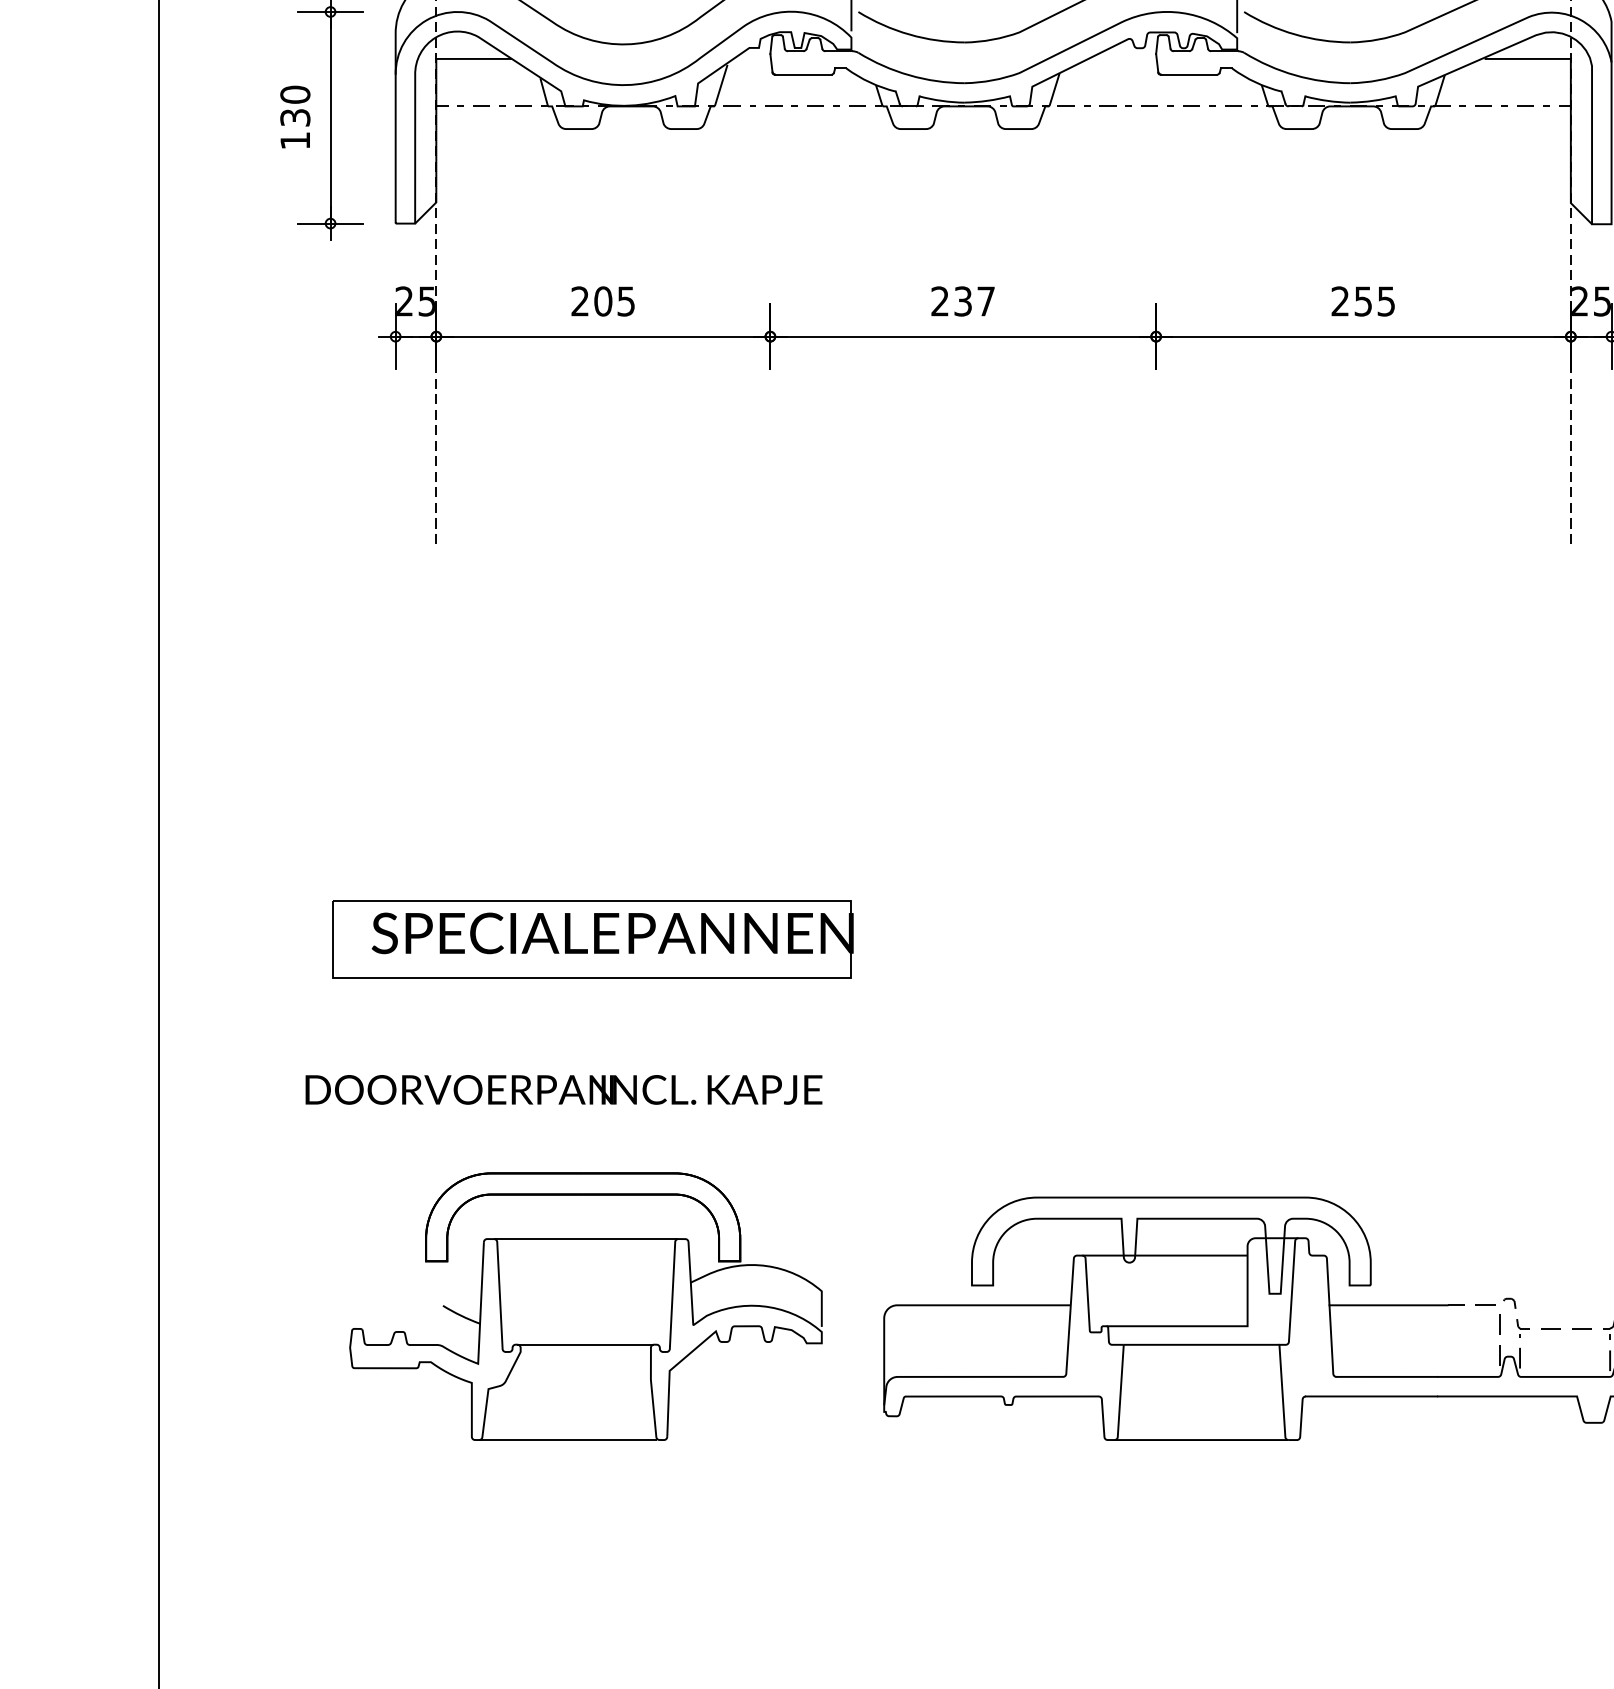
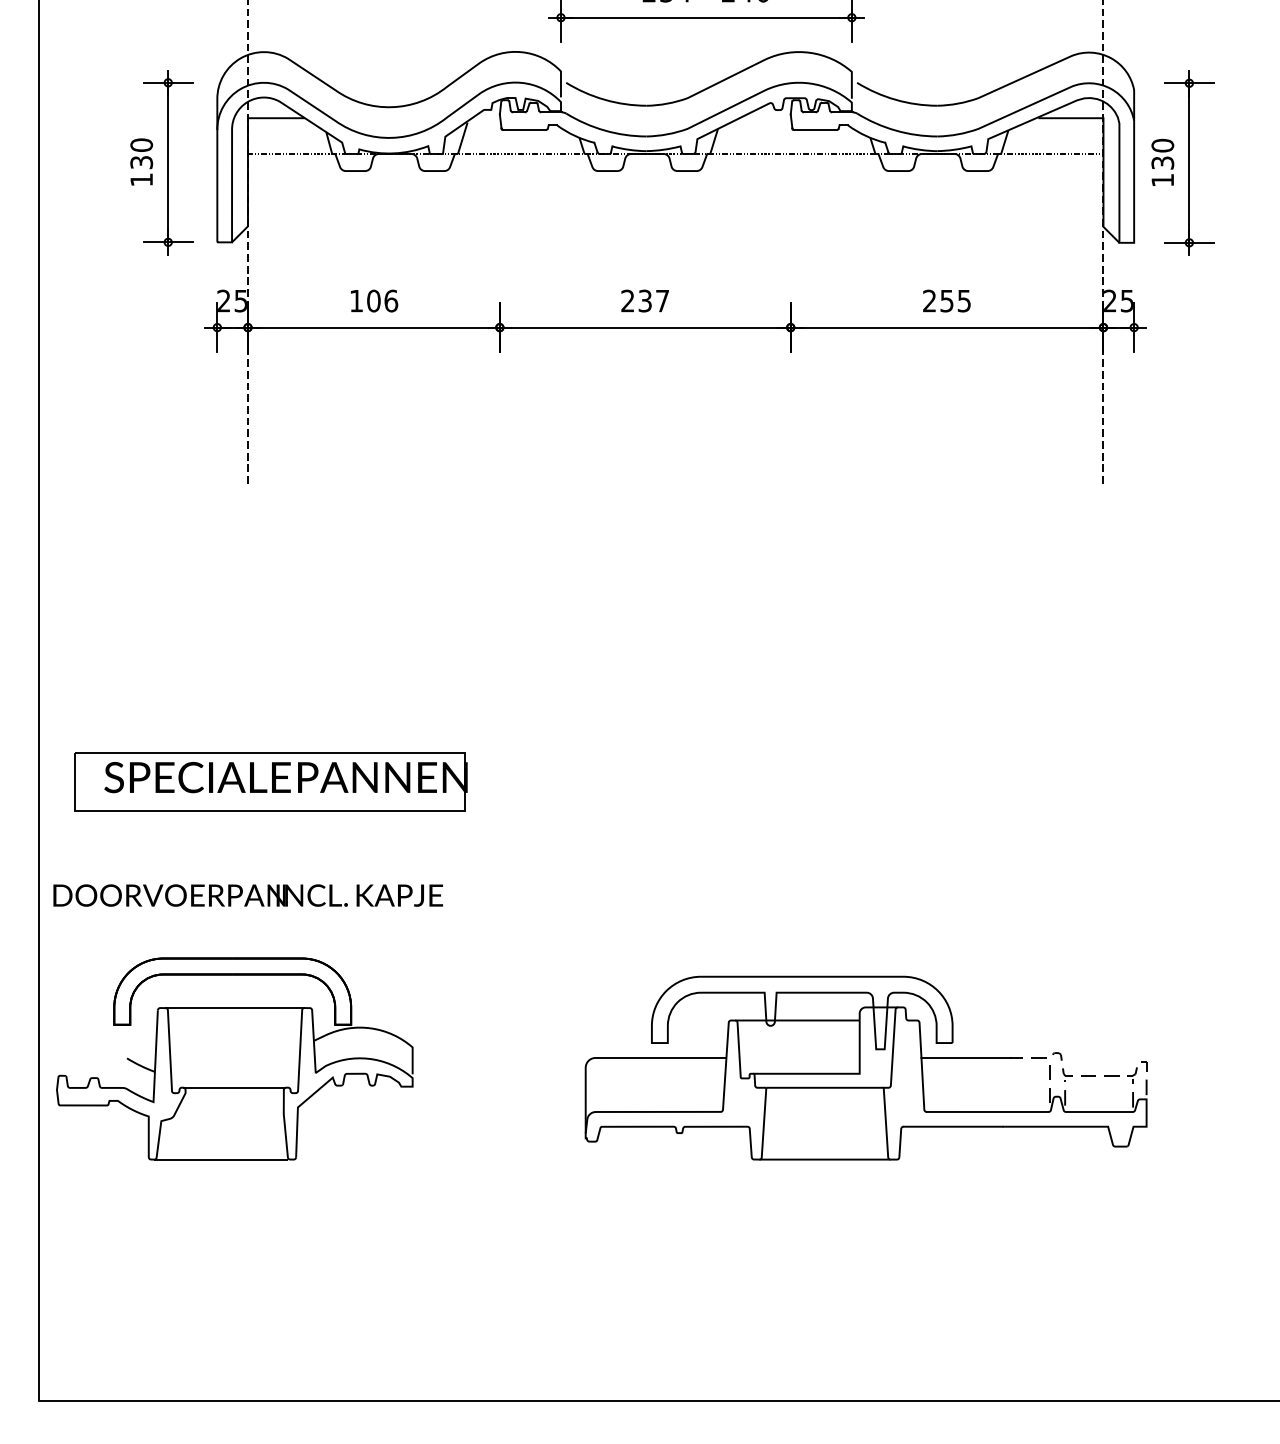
text: (604, 300) -> (374, 300), 205 -> 106
part: (592, 938) -> (270, 781), moved
text: (562, 1089) -> (247, 895), moved
part: (585, 1305) -> (234, 1058), moved

